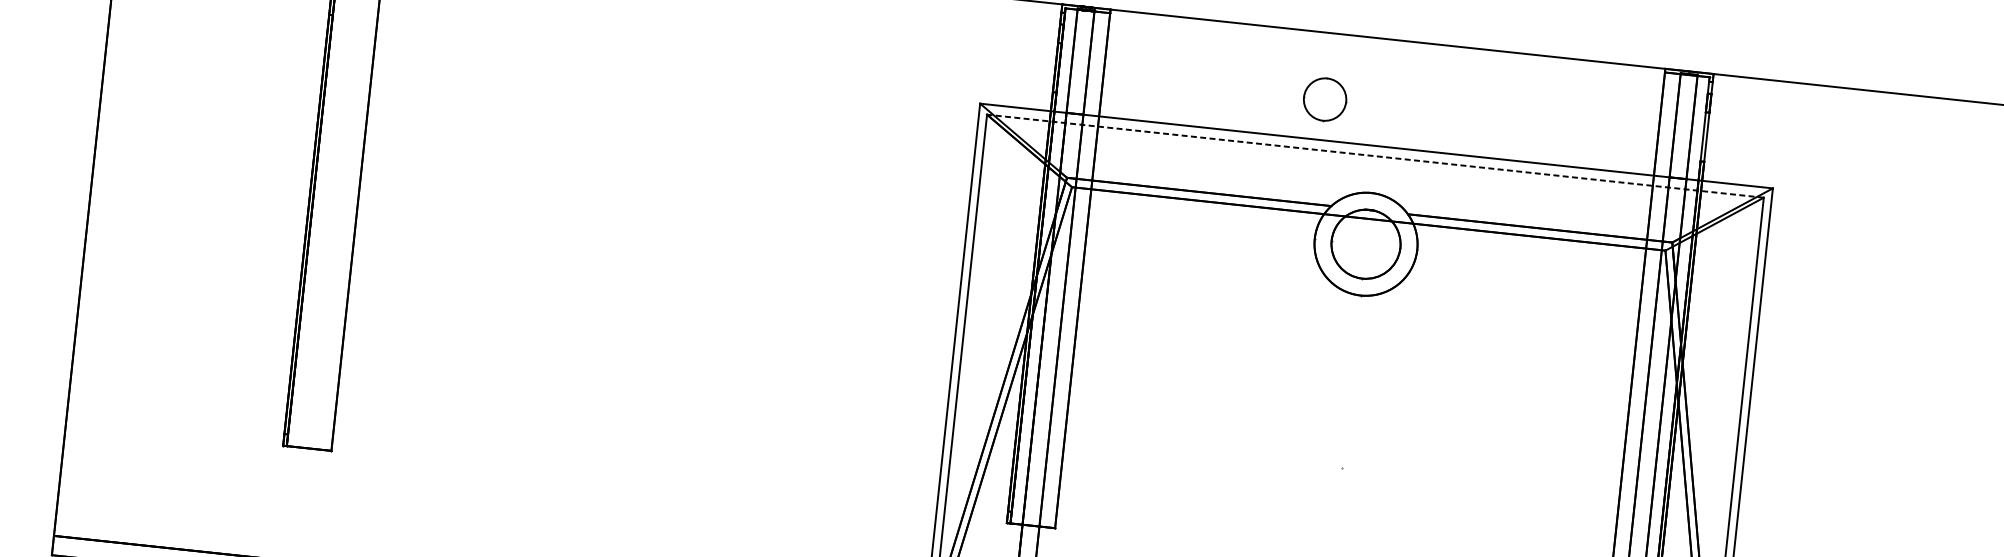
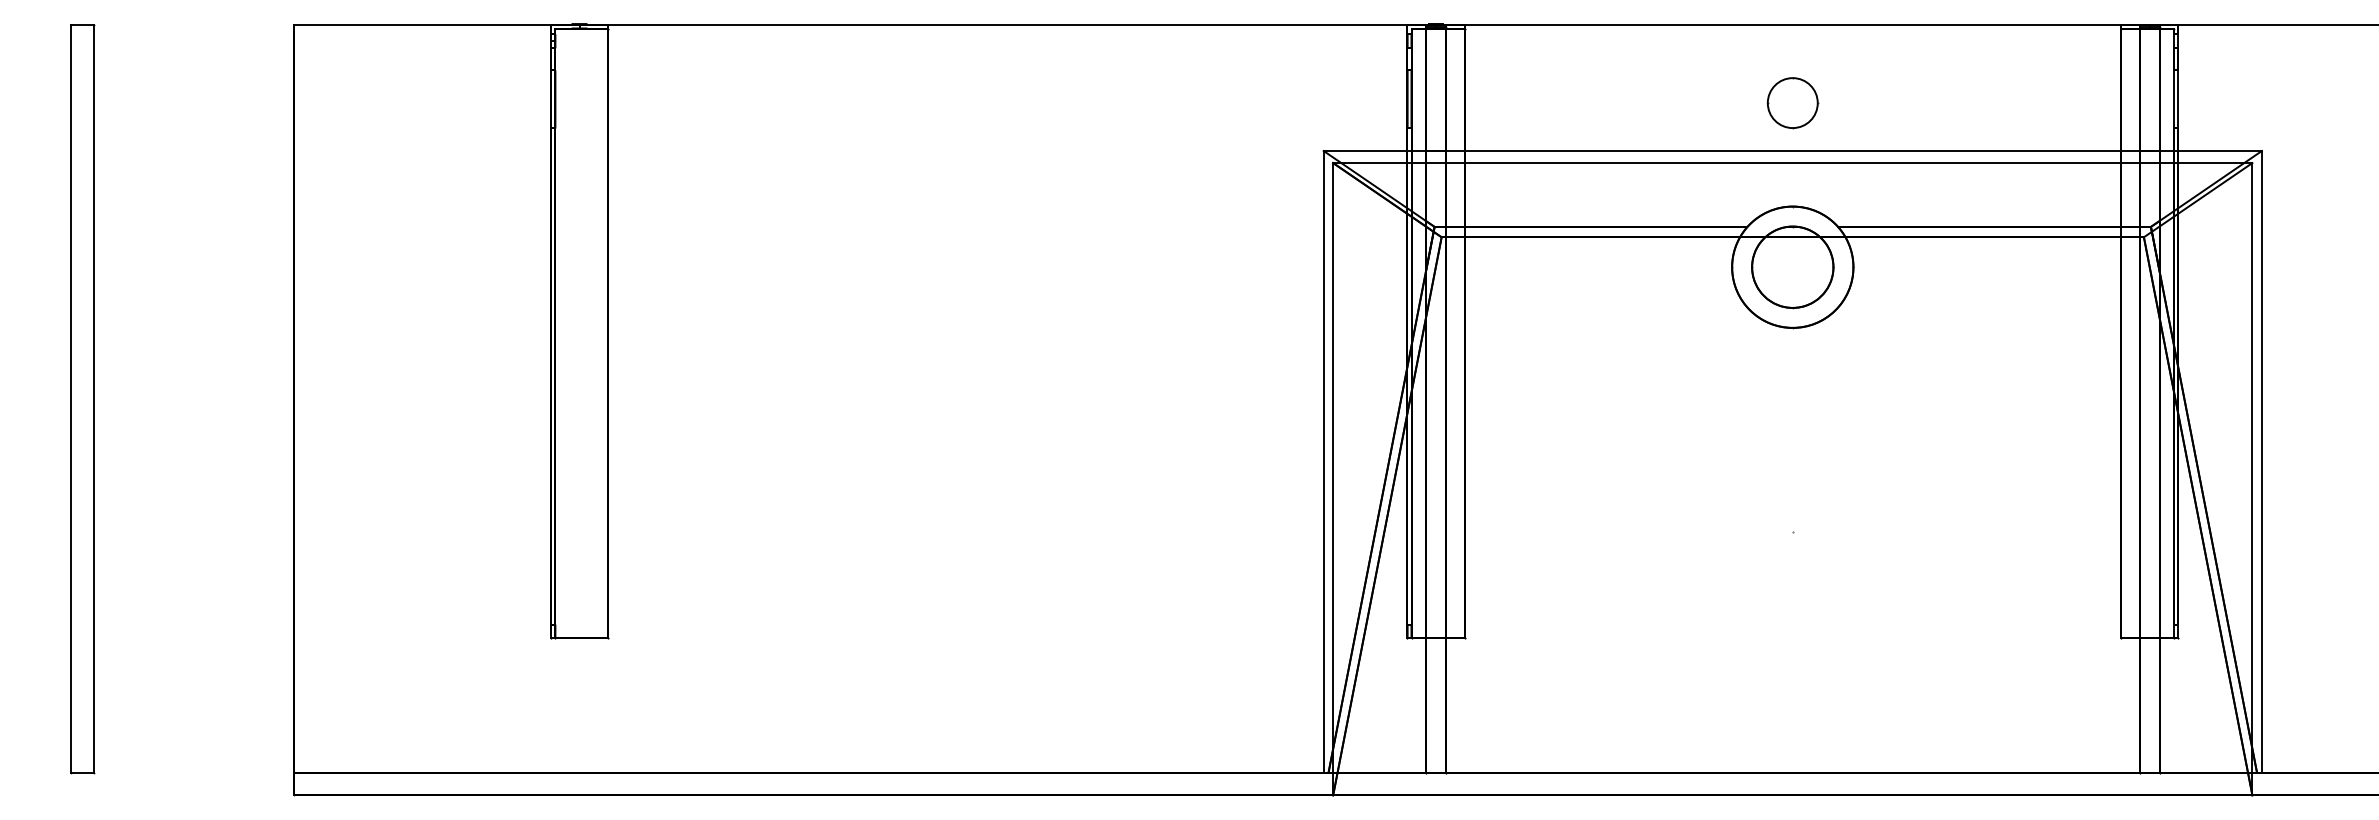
part: (1324, 99) -> (1792, 103), moved
line: (1375, 156) -> (1792, 163), dashed -> solid

